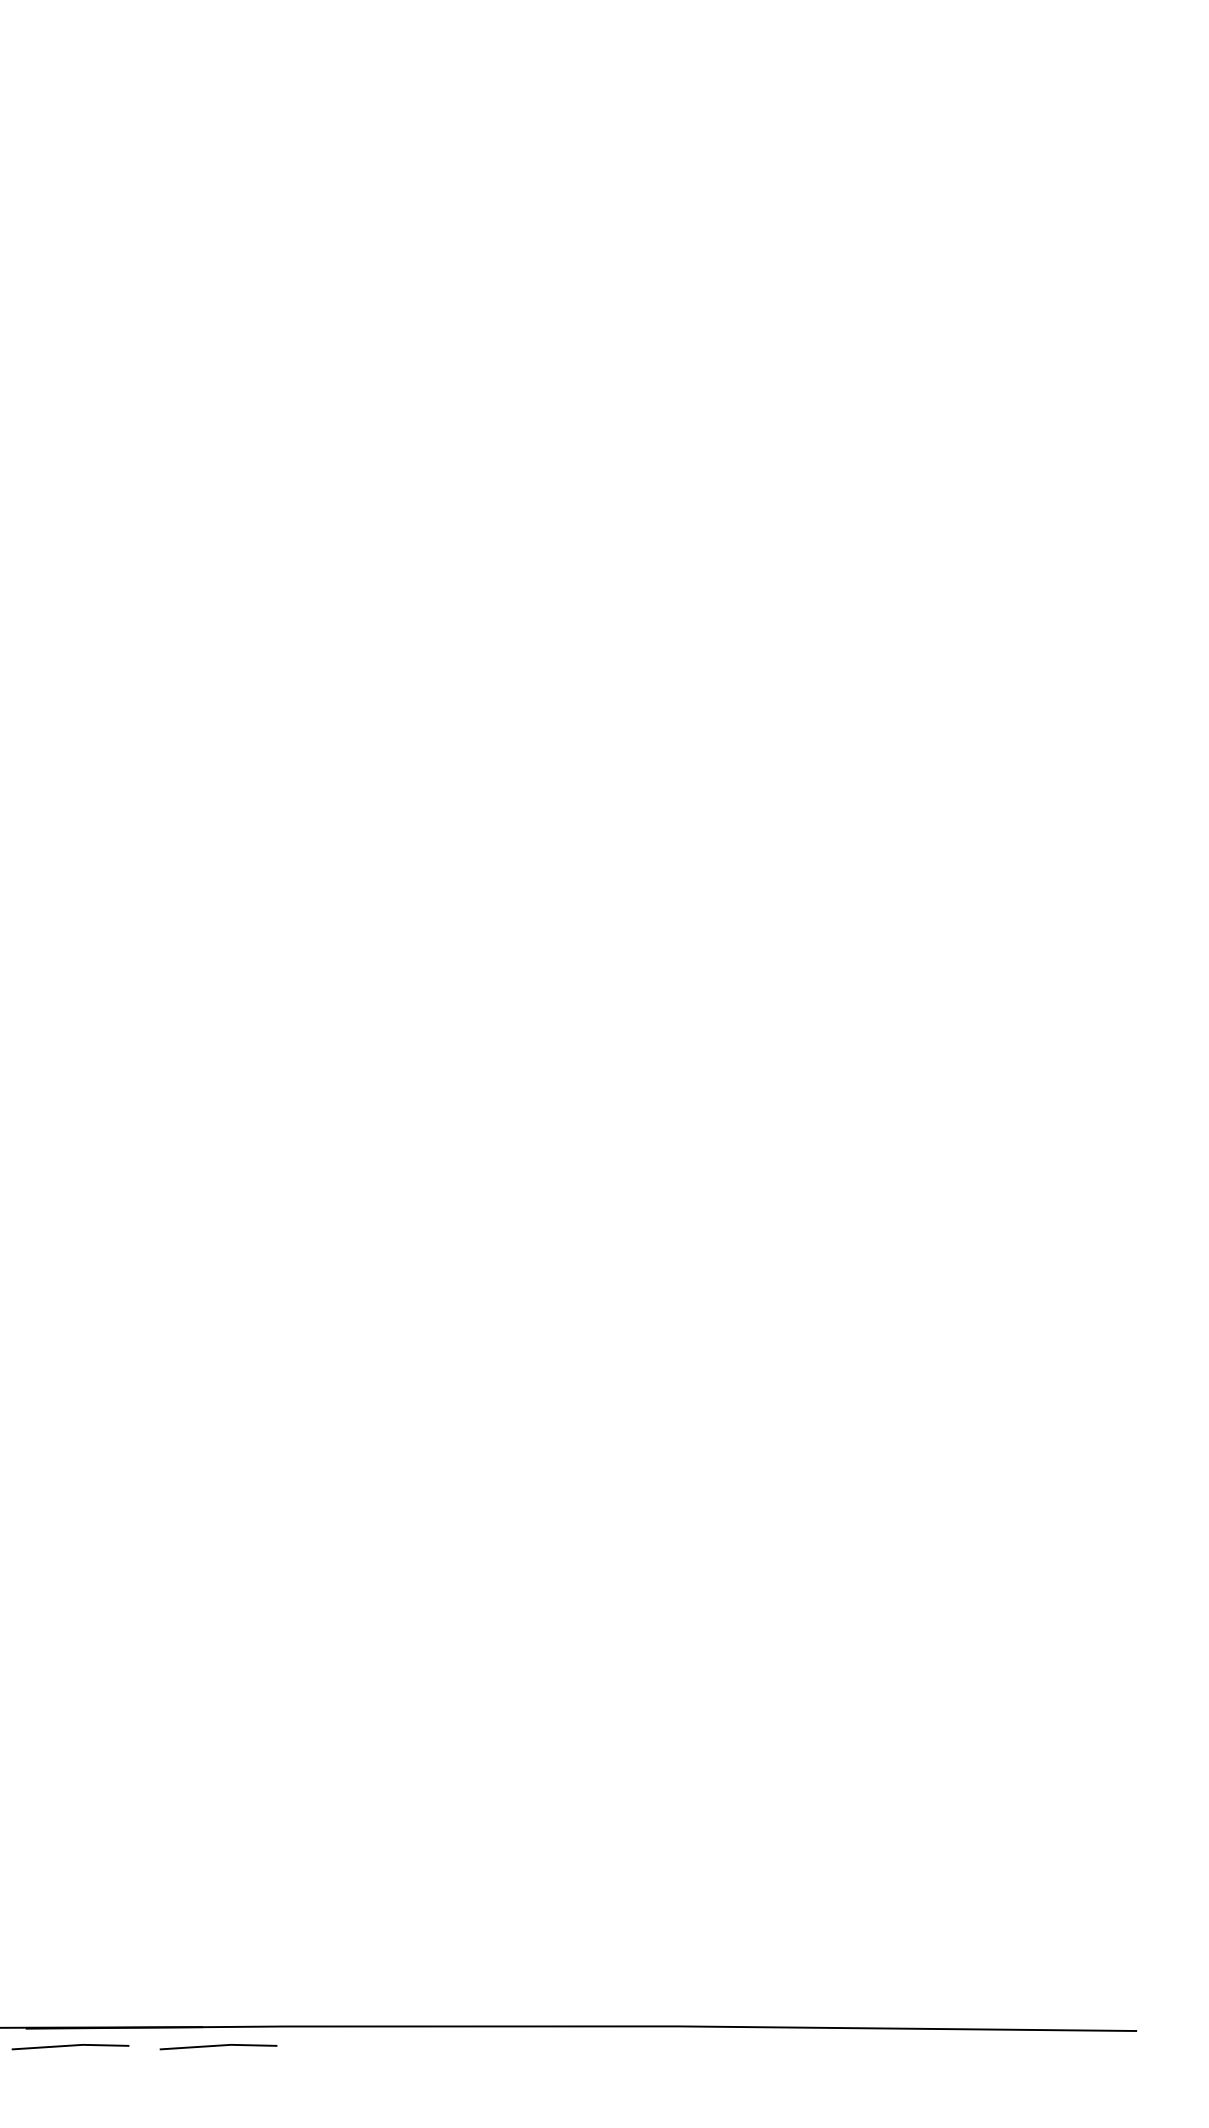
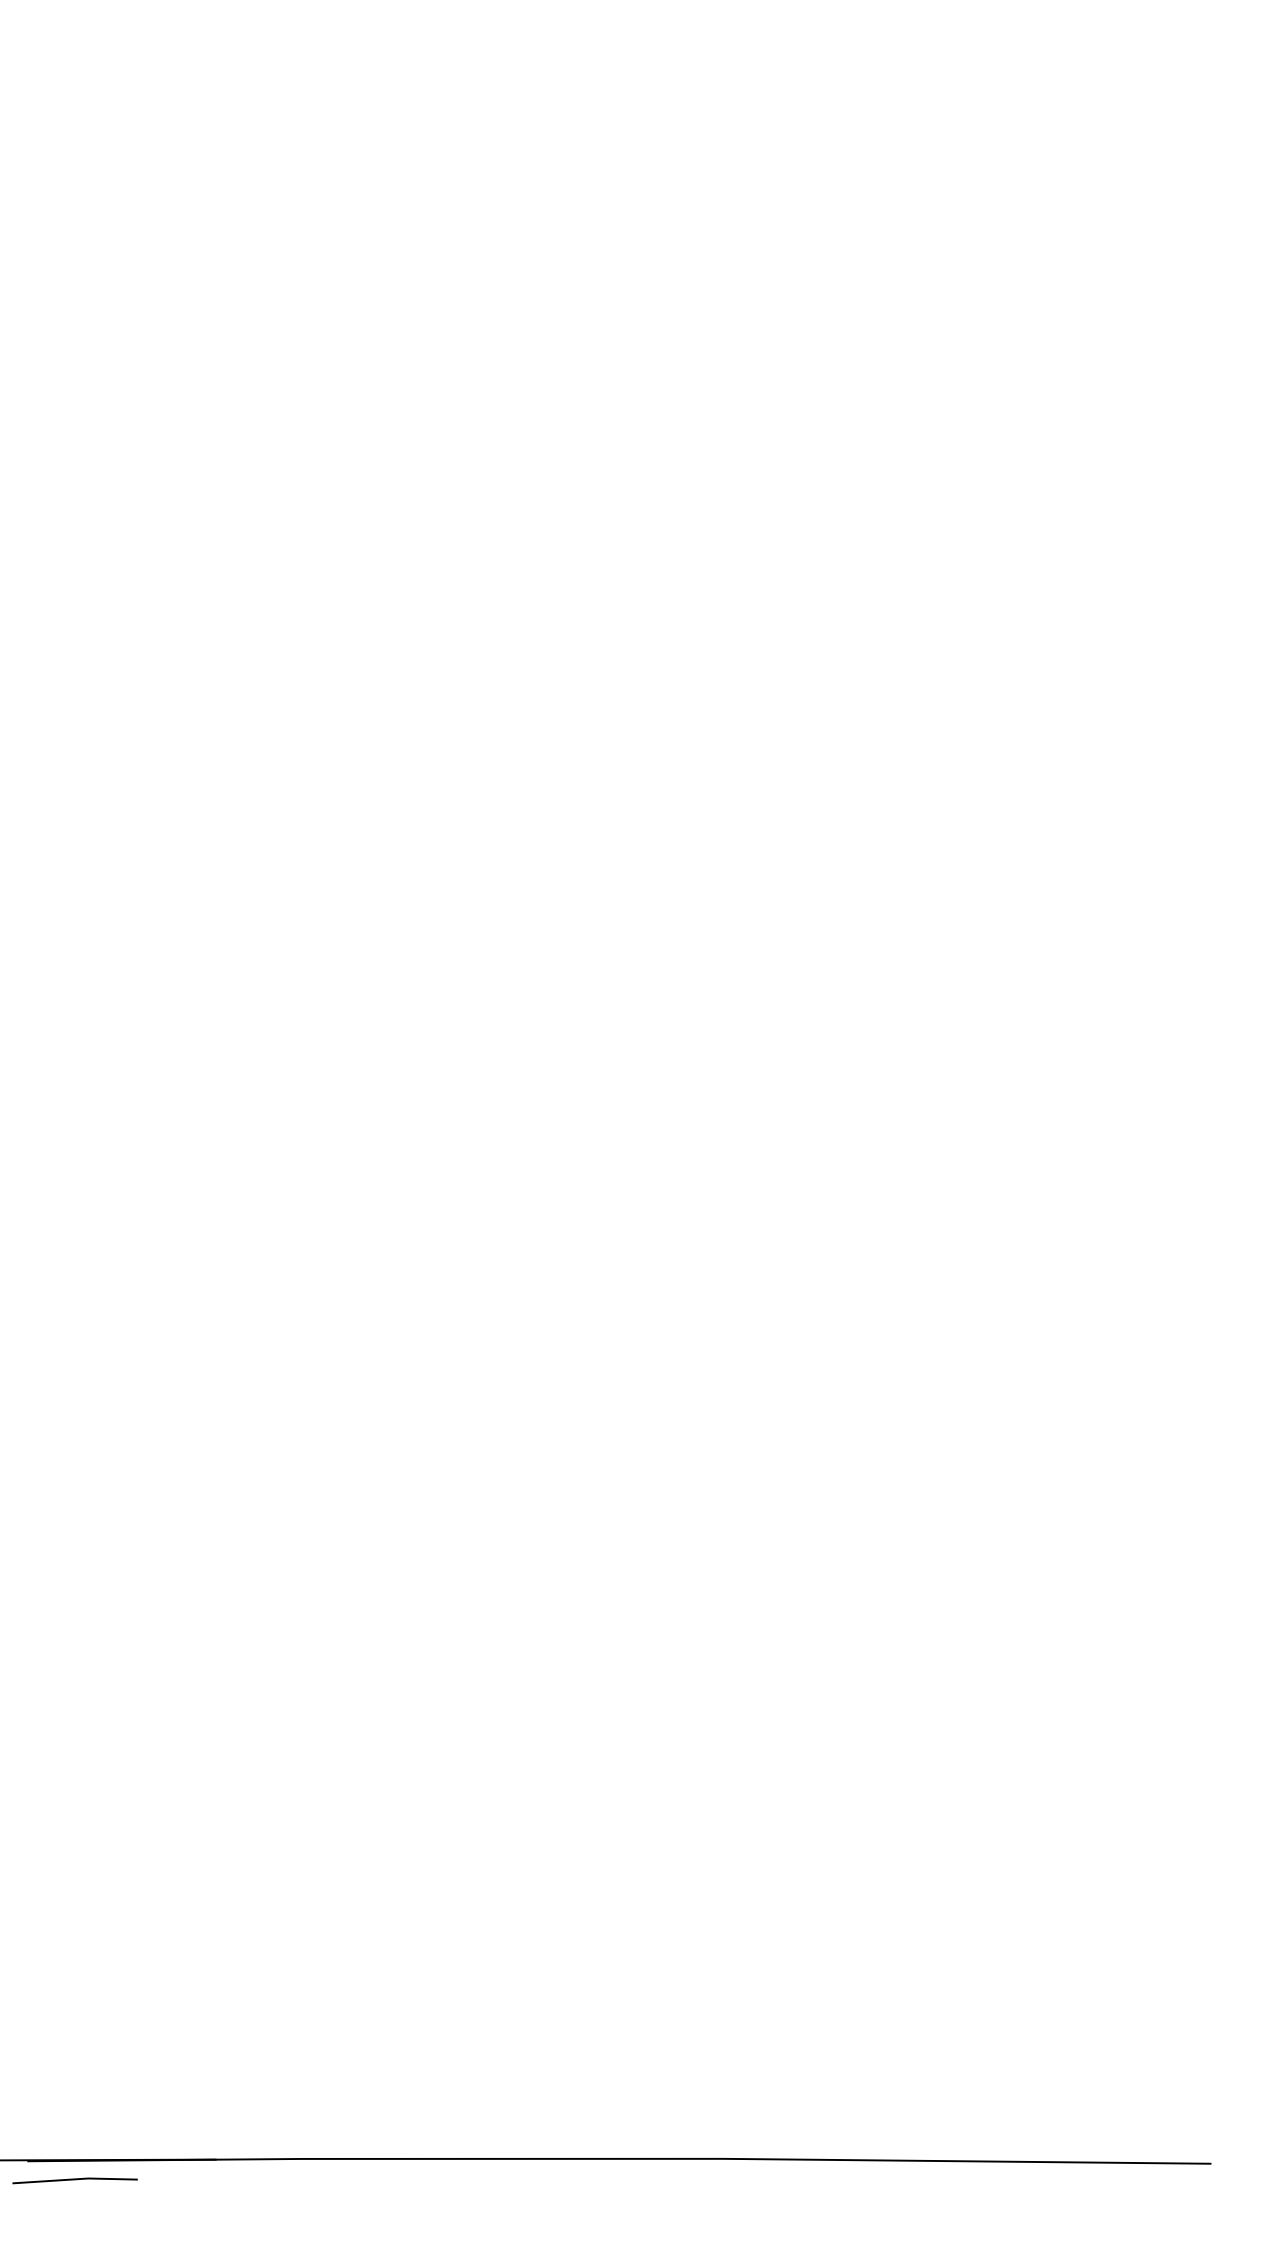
line: (218, 2046) -> (232, 2180), removed

